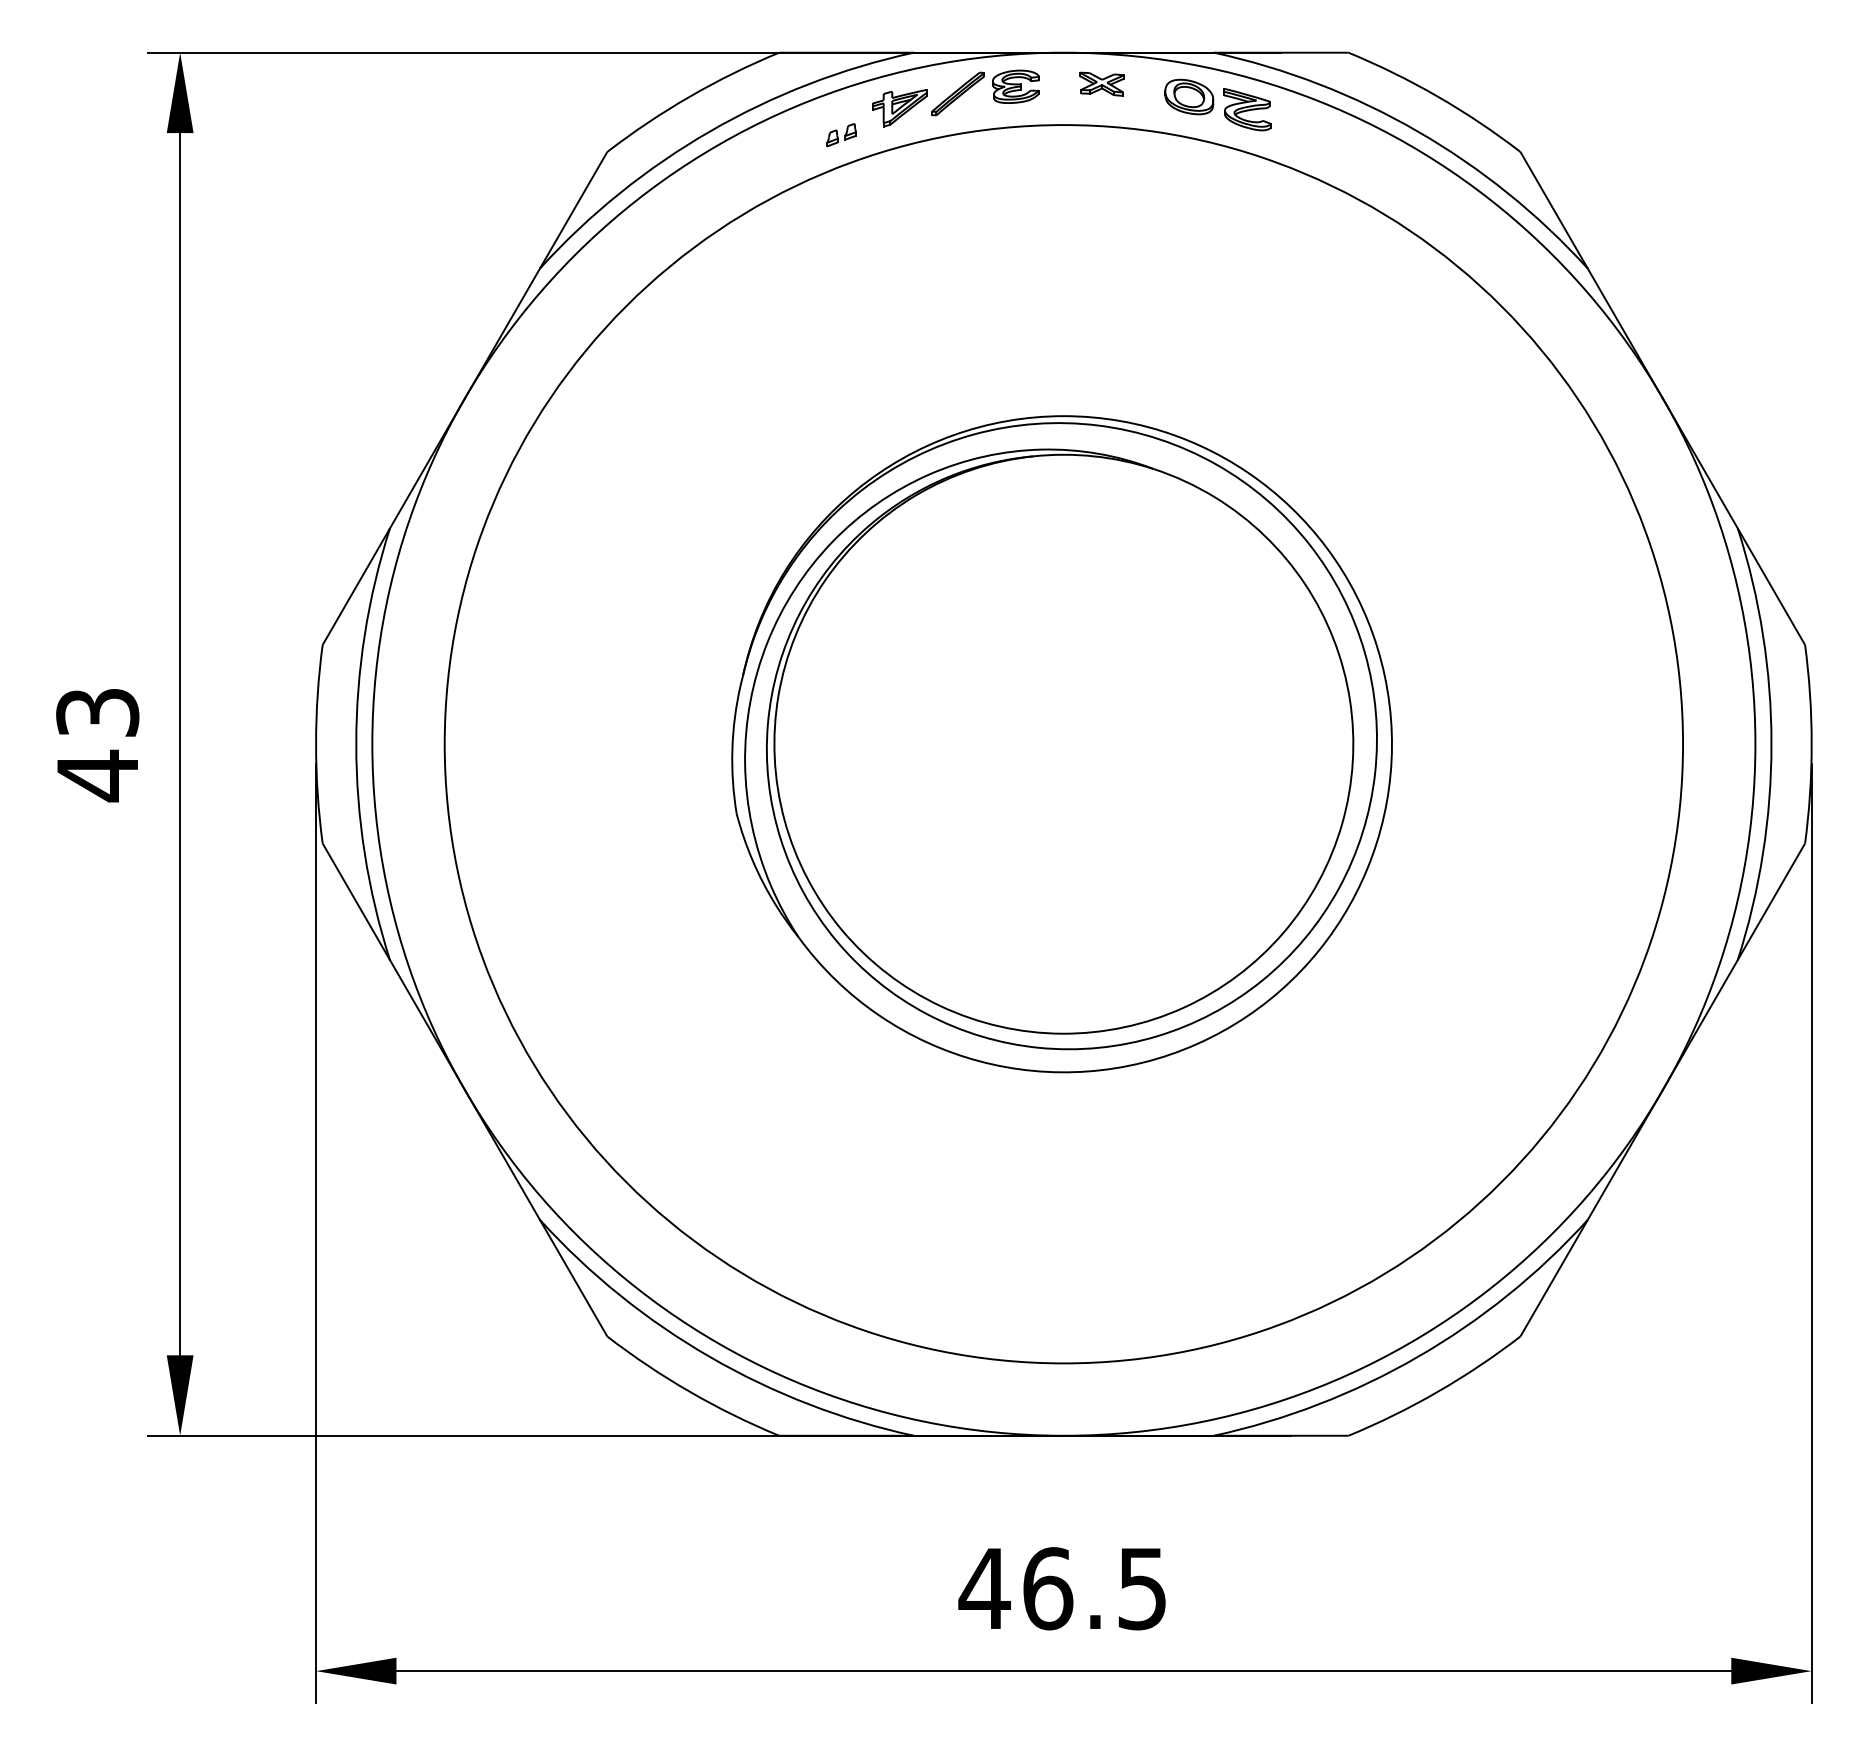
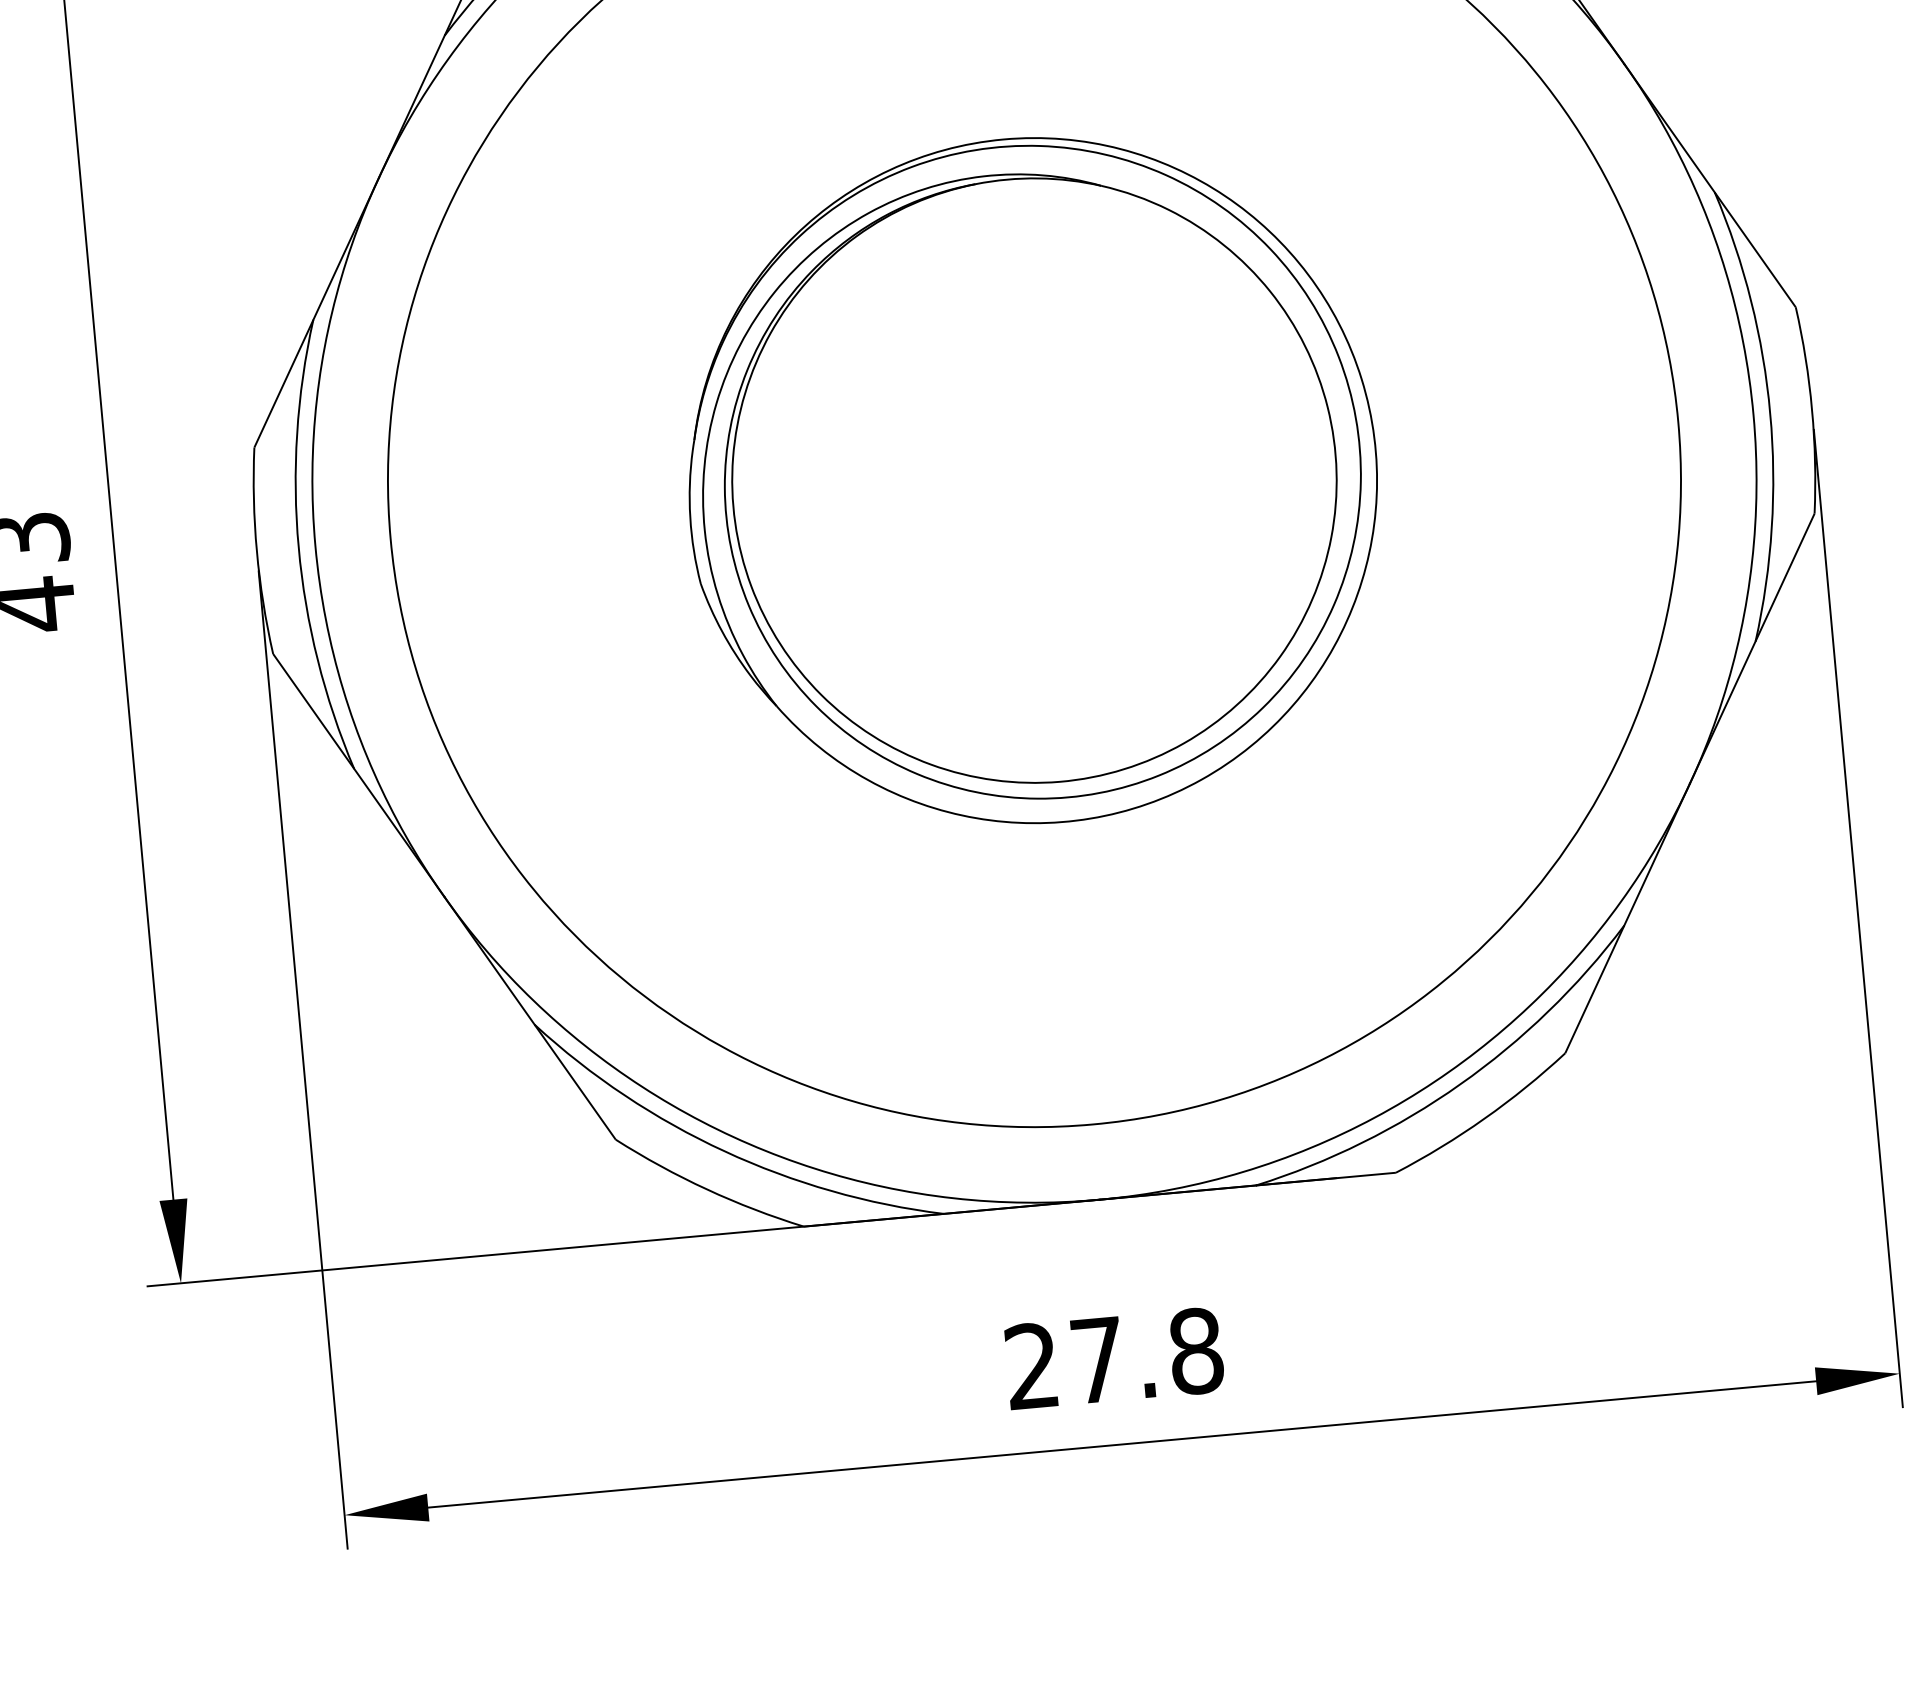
text: (1062, 1588) -> (1112, 1358), 46.5 -> 27.8

